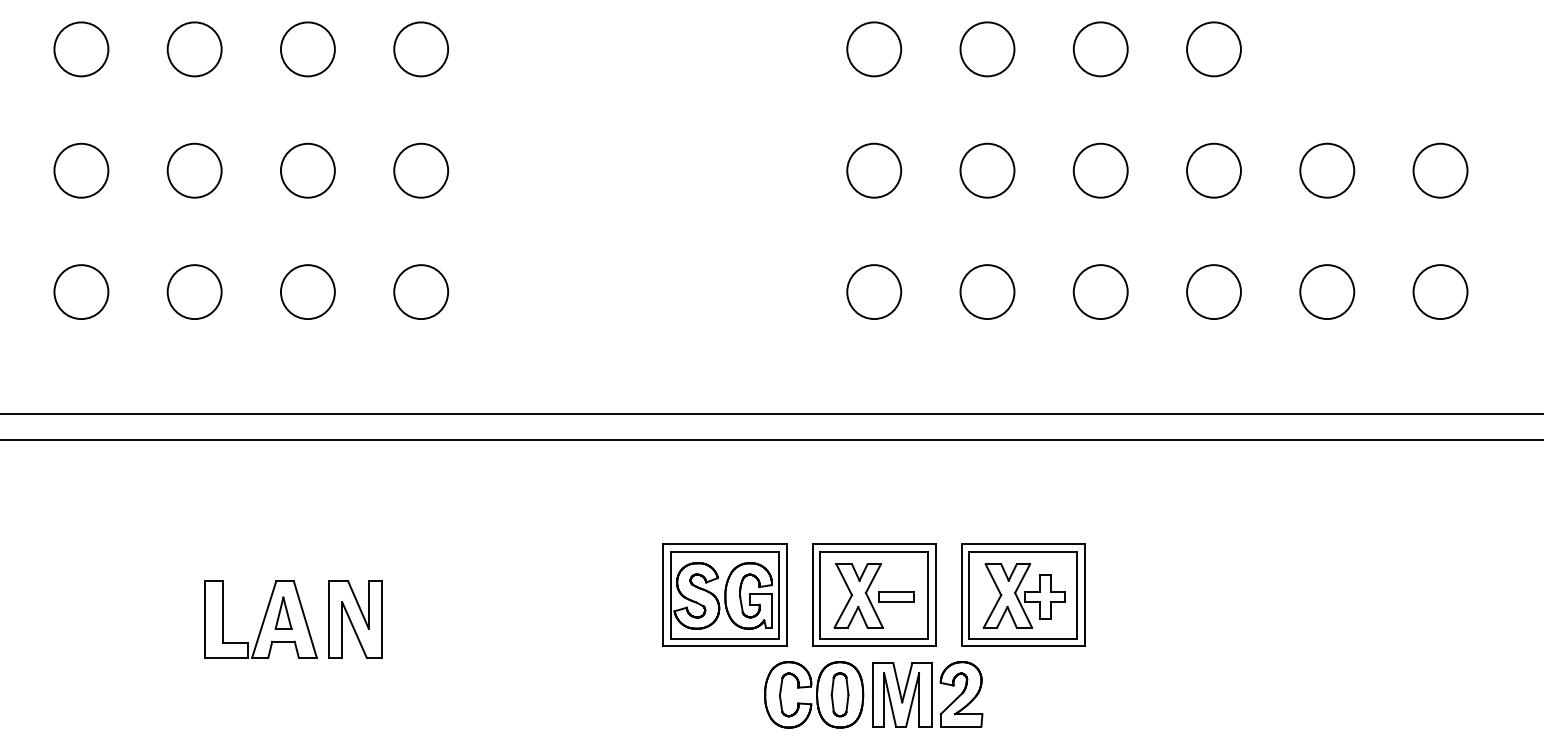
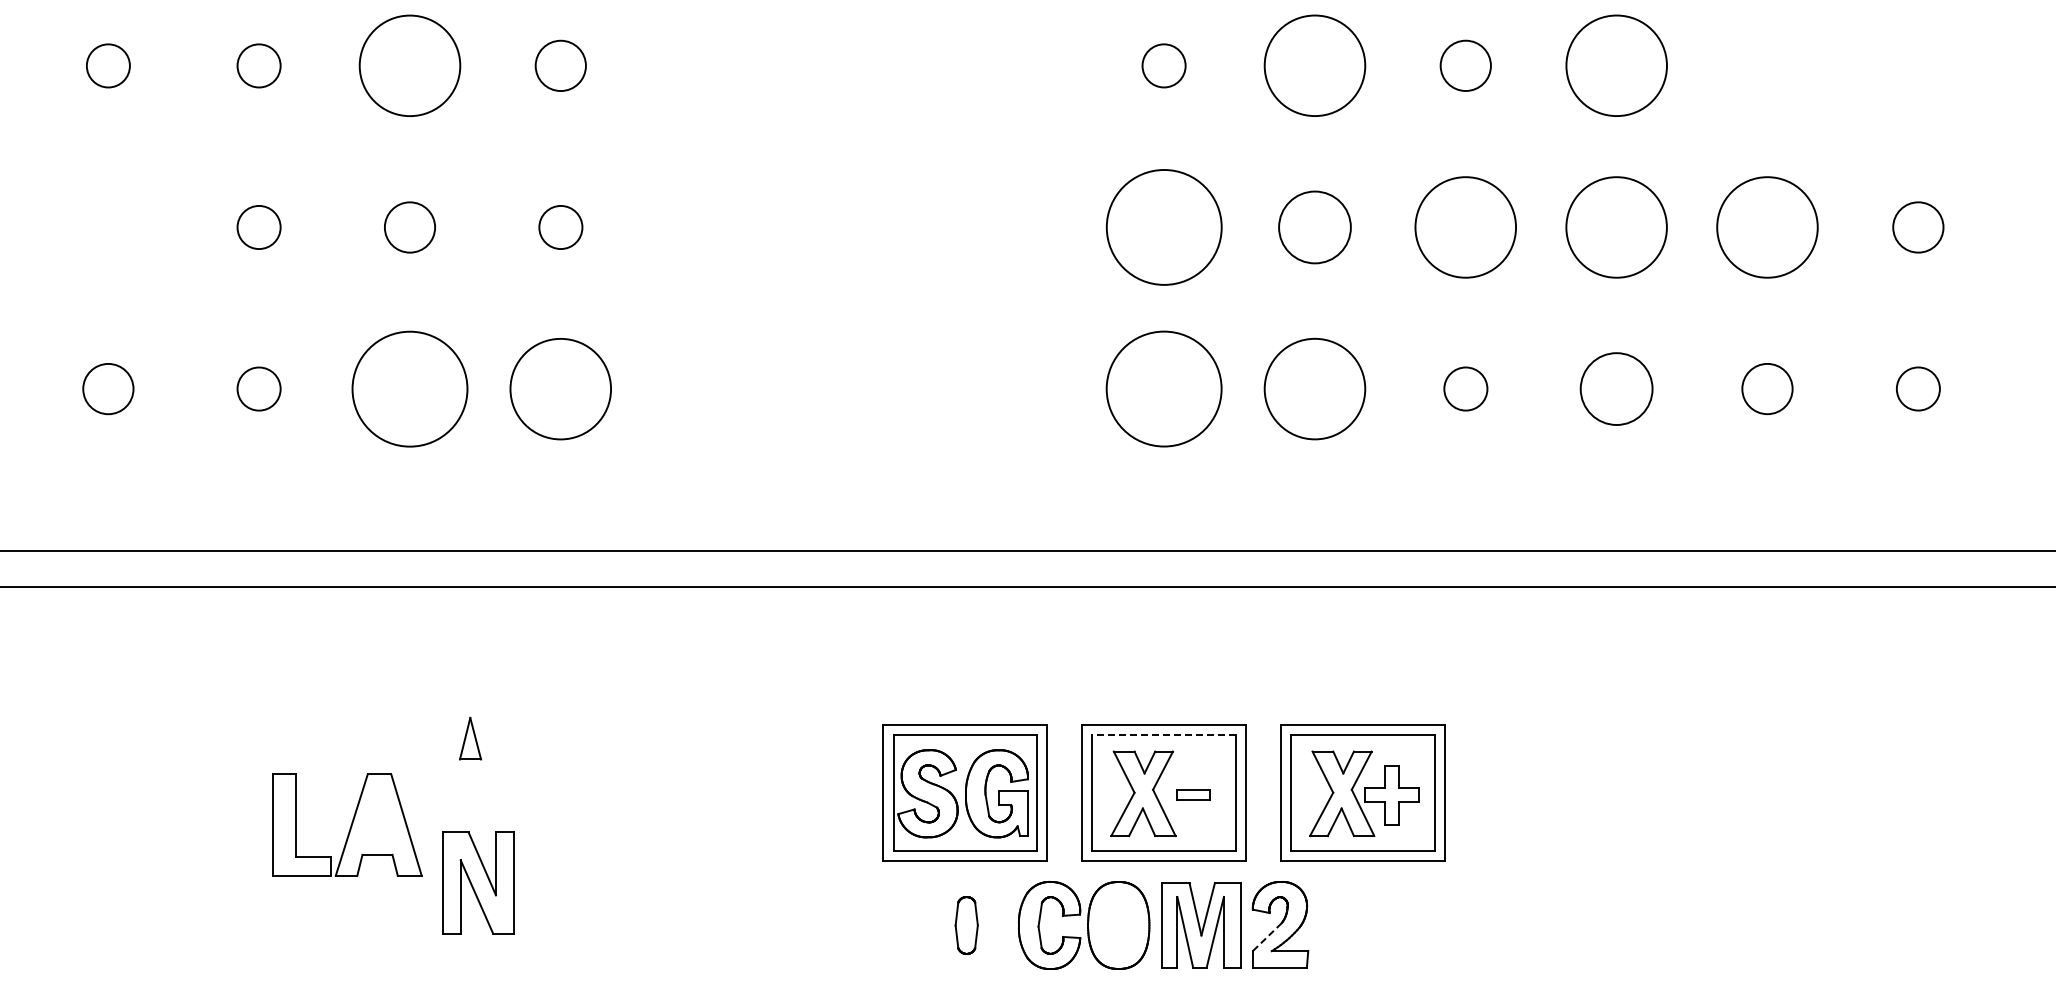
circle: (81, 49) -> (108, 65), size x0.6
circle: (194, 49) -> (258, 65), size x0.6
circle: (307, 49) -> (409, 65), size x1.4
circle: (420, 49) -> (560, 65), size x0.7
circle: (873, 49) -> (1163, 65), size x0.6
circle: (987, 49) -> (1314, 65), size x1.4
circle: (1100, 49) -> (1465, 65), size x0.7
circle: (1213, 49) -> (1616, 65), size x1.4
circle: (81, 170) -> (108, 227), removed
circle: (194, 170) -> (258, 227), size x0.6
circle: (307, 170) -> (409, 227), size x0.7
circle: (420, 170) -> (560, 227), size x0.6
circle: (873, 170) -> (1163, 227), size x1.6
circle: (1100, 170) -> (1465, 227), size x1.4
circle: (1213, 170) -> (1616, 227), size x1.4
circle: (1327, 170) -> (1767, 227), size x1.4
circle: (1440, 170) -> (1918, 227), size x0.7
circle: (81, 291) -> (108, 388), size x0.7
circle: (194, 291) -> (258, 388), size x0.6
circle: (307, 291) -> (409, 388), size x1.6
circle: (420, 291) -> (560, 388), size x1.4
circle: (874, 291) -> (1164, 388), size x1.6
circle: (987, 291) -> (1314, 388), size x1.4
circle: (1100, 291) -> (1465, 388), size x0.6
circle: (1327, 291) -> (1767, 388), size x0.7
circle: (1440, 291) -> (1918, 388), size x0.6
line: (874, 552) -> (1164, 735), solid -> dashed
part: (896, 596) -> (1193, 794), size x0.7
part: (283, 613) -> (470, 738), moved
part: (355, 619) -> (478, 882), moved
part: (839, 694) -> (966, 925), moved
line: (951, 703) -> (1266, 937), solid -> dashed

